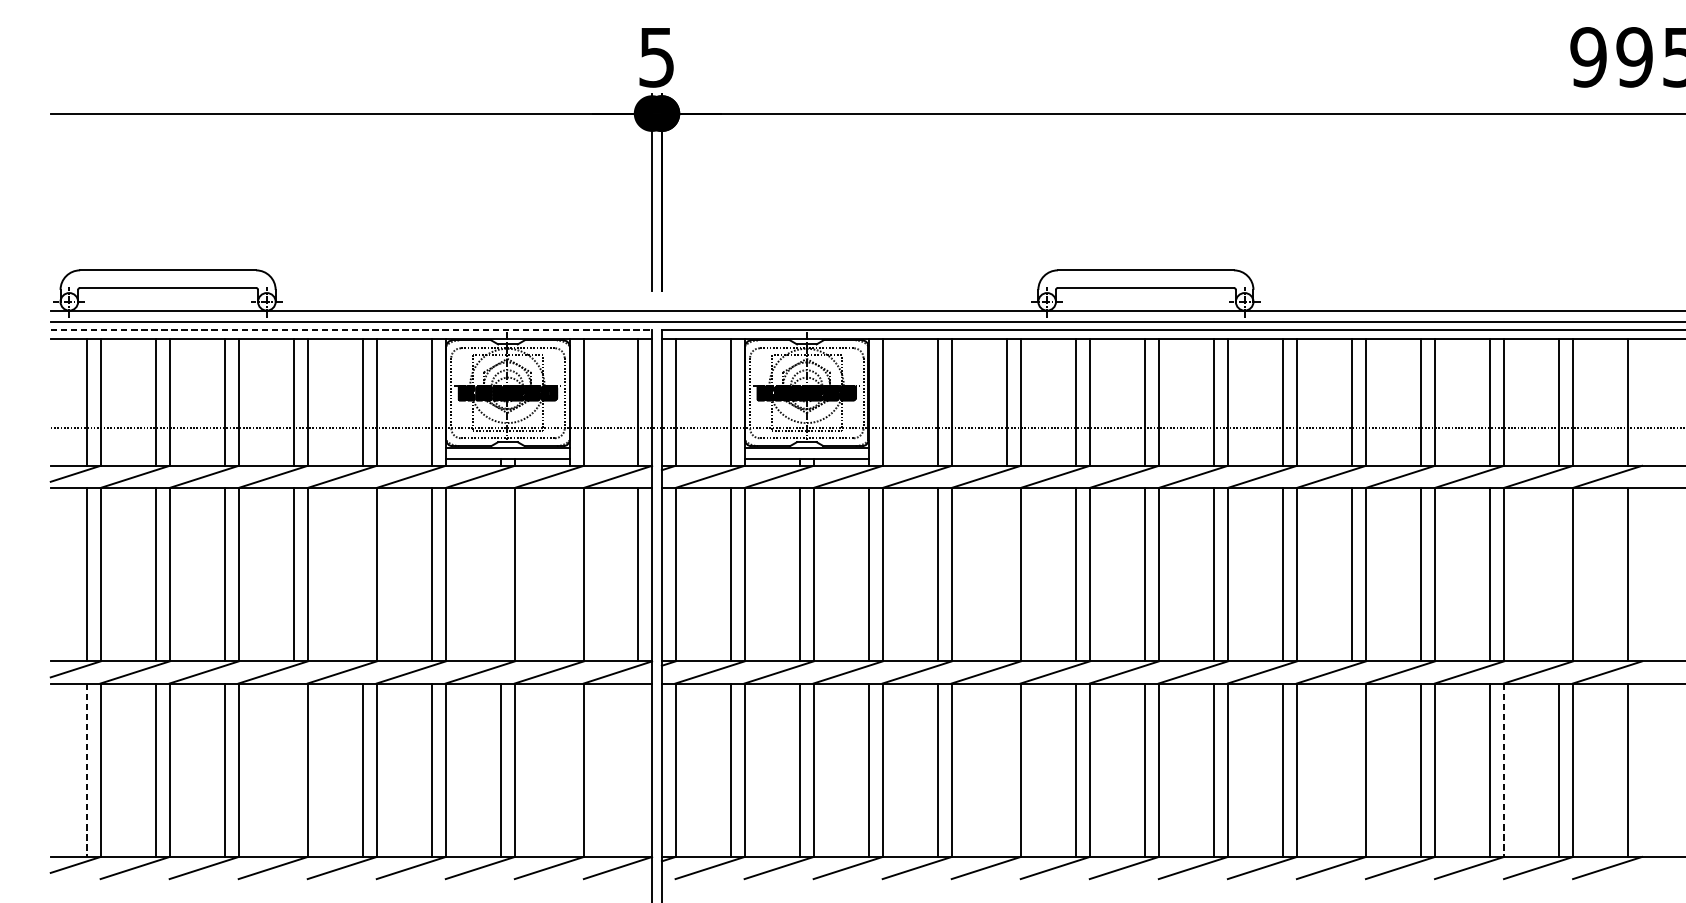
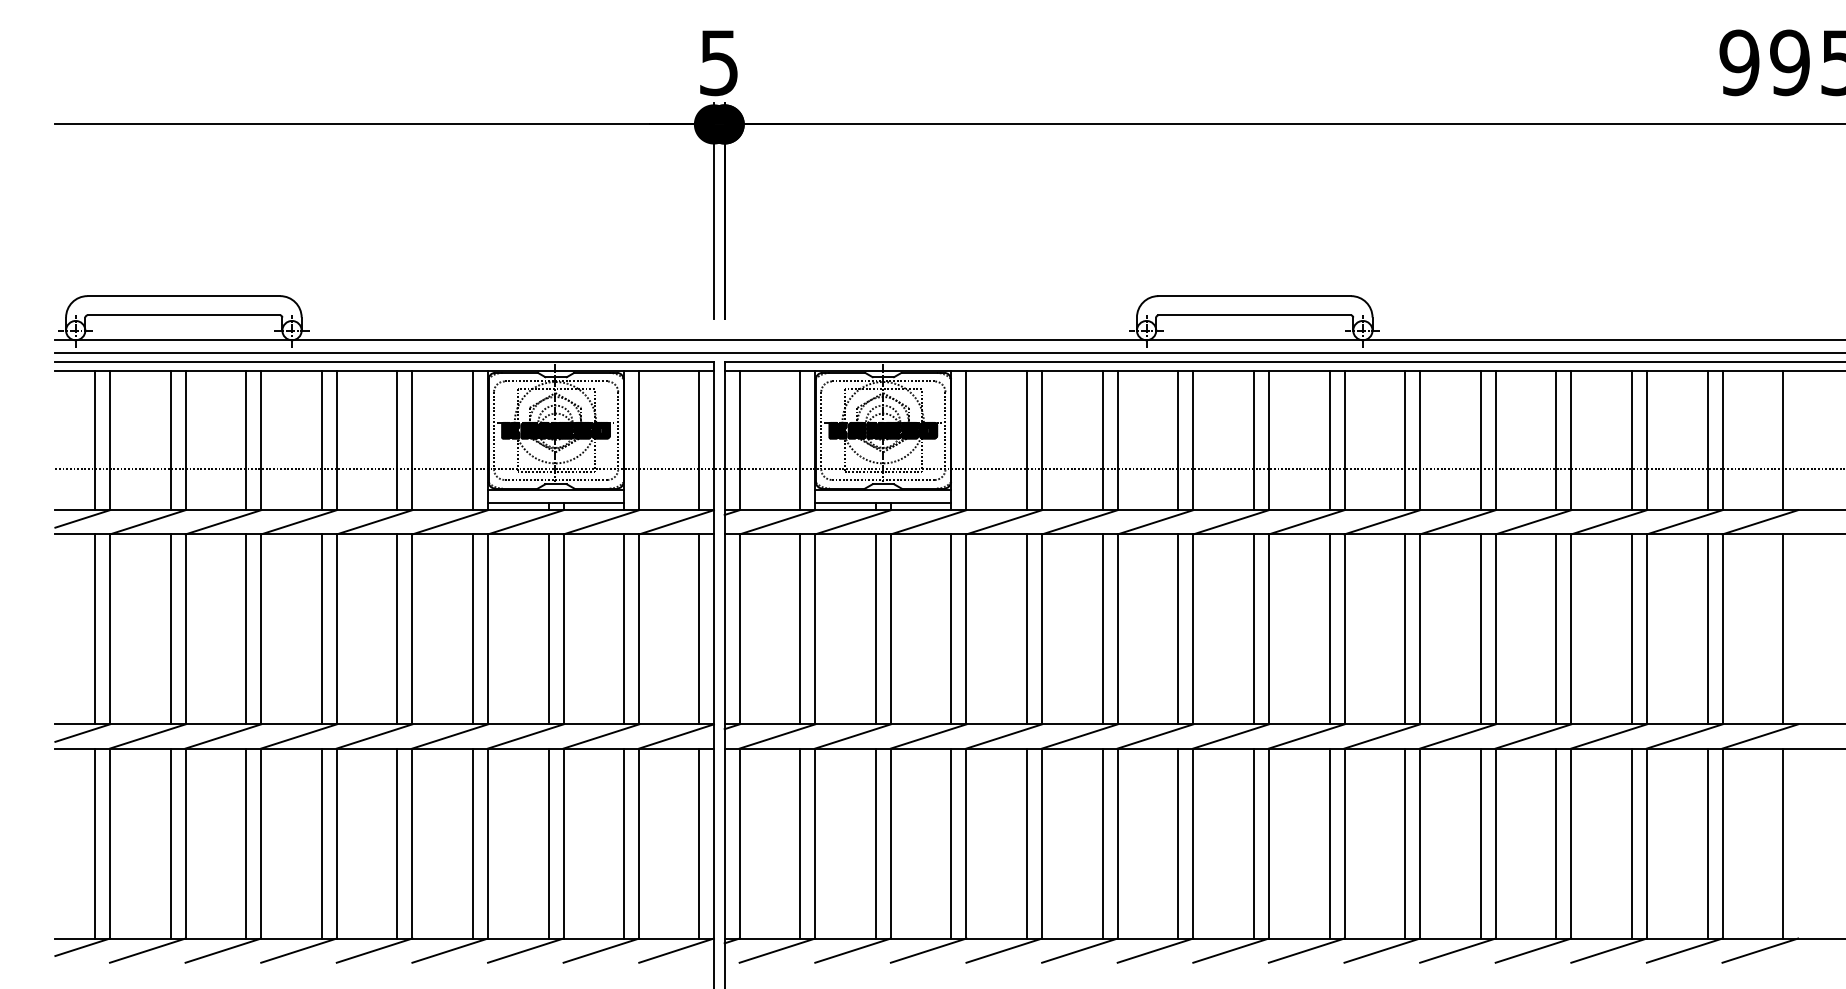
line: (352, 330) -> (385, 361), dashed -> solid
line: (363, 574) -> (397, 629), added
line: (501, 574) -> (548, 629), added
line: (570, 574) -> (624, 629), added
line: (1006, 574) -> (1102, 629), added
line: (1559, 574) -> (1707, 629), added
line: (87, 770) -> (95, 843), dashed -> solid
line: (293, 770) -> (321, 843), added
line: (570, 770) -> (624, 843), added
line: (638, 770) -> (698, 843), added
line: (1006, 770) -> (1102, 843), added
line: (1352, 770) -> (1480, 843), added
line: (1503, 770) -> (1646, 843), dashed -> solid

